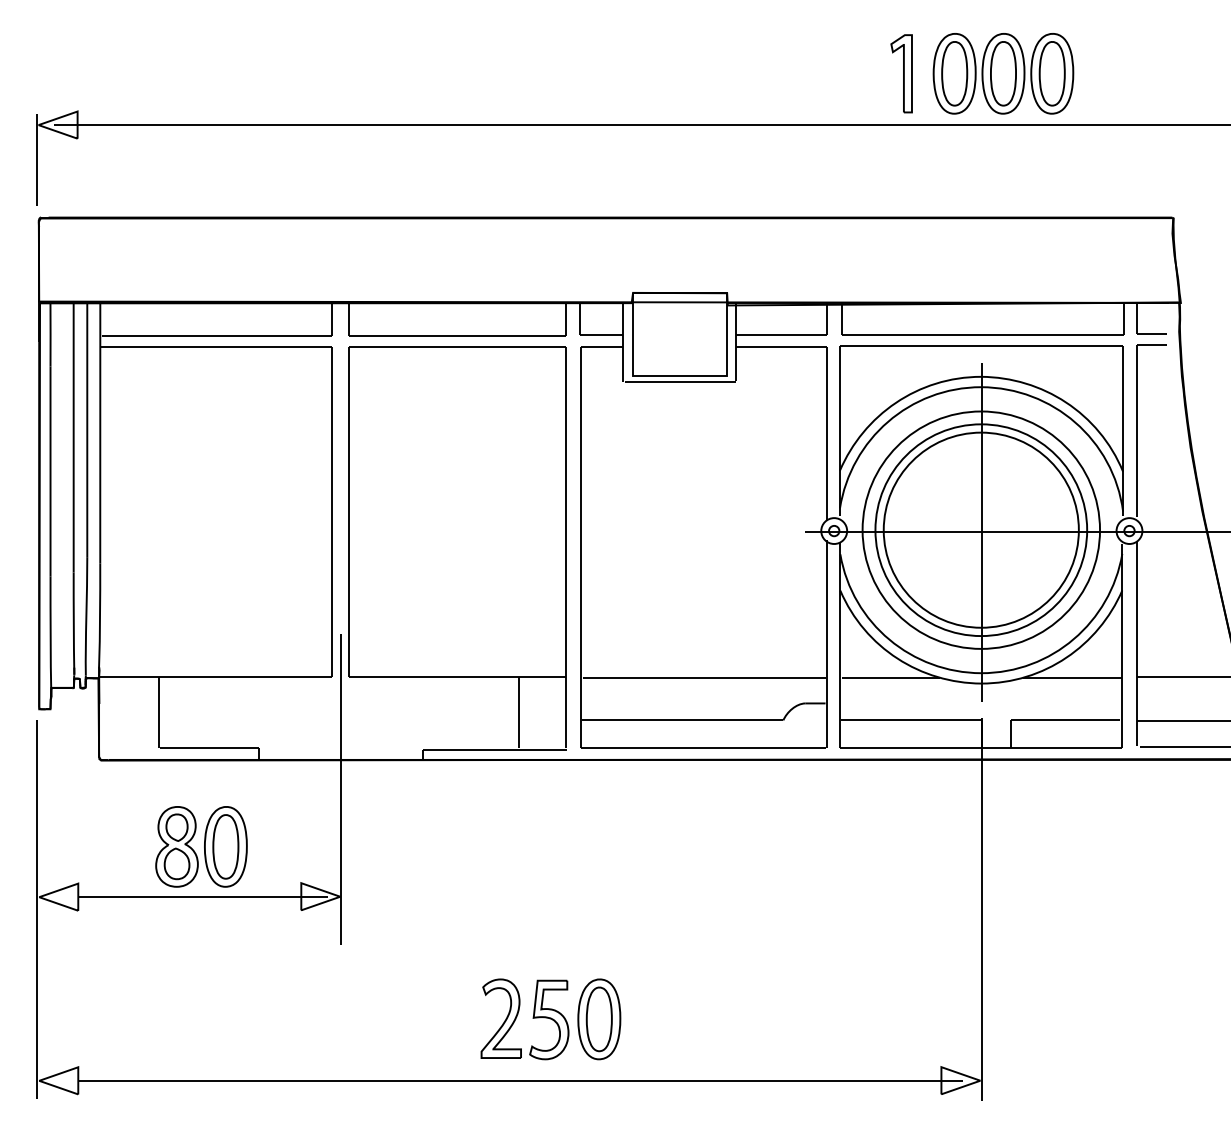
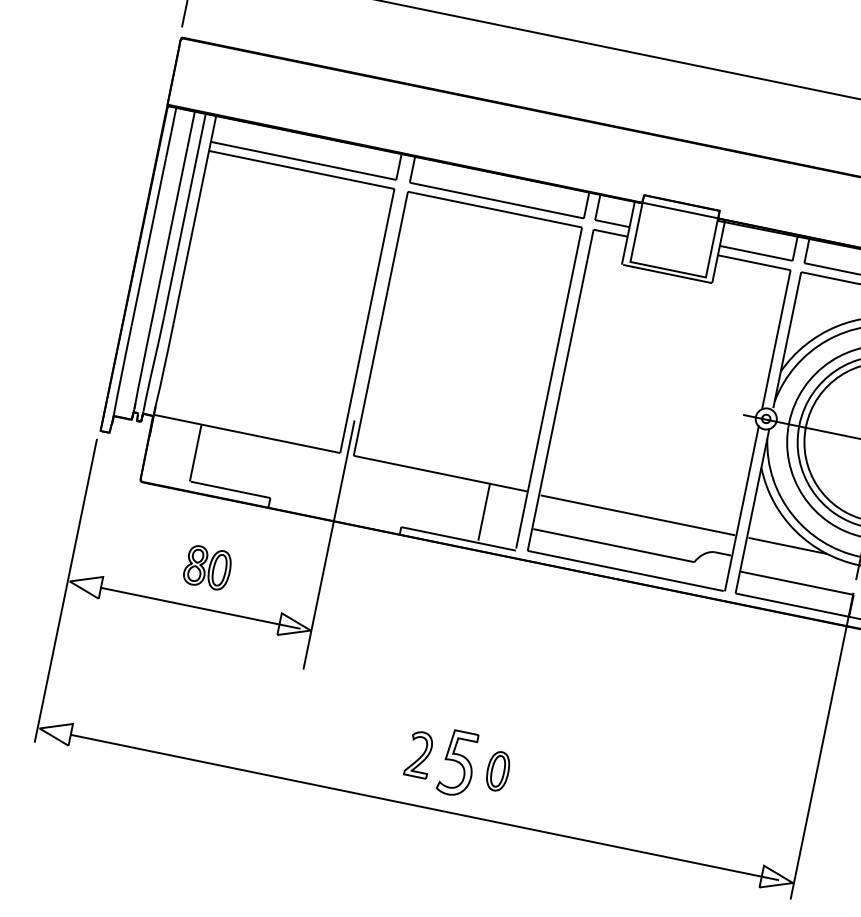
part: (201, 846) -> (207, 567), size x0.6
part: (500, 1018) -> (419, 754), size x0.7
part: (599, 1019) -> (498, 771), size x0.6

